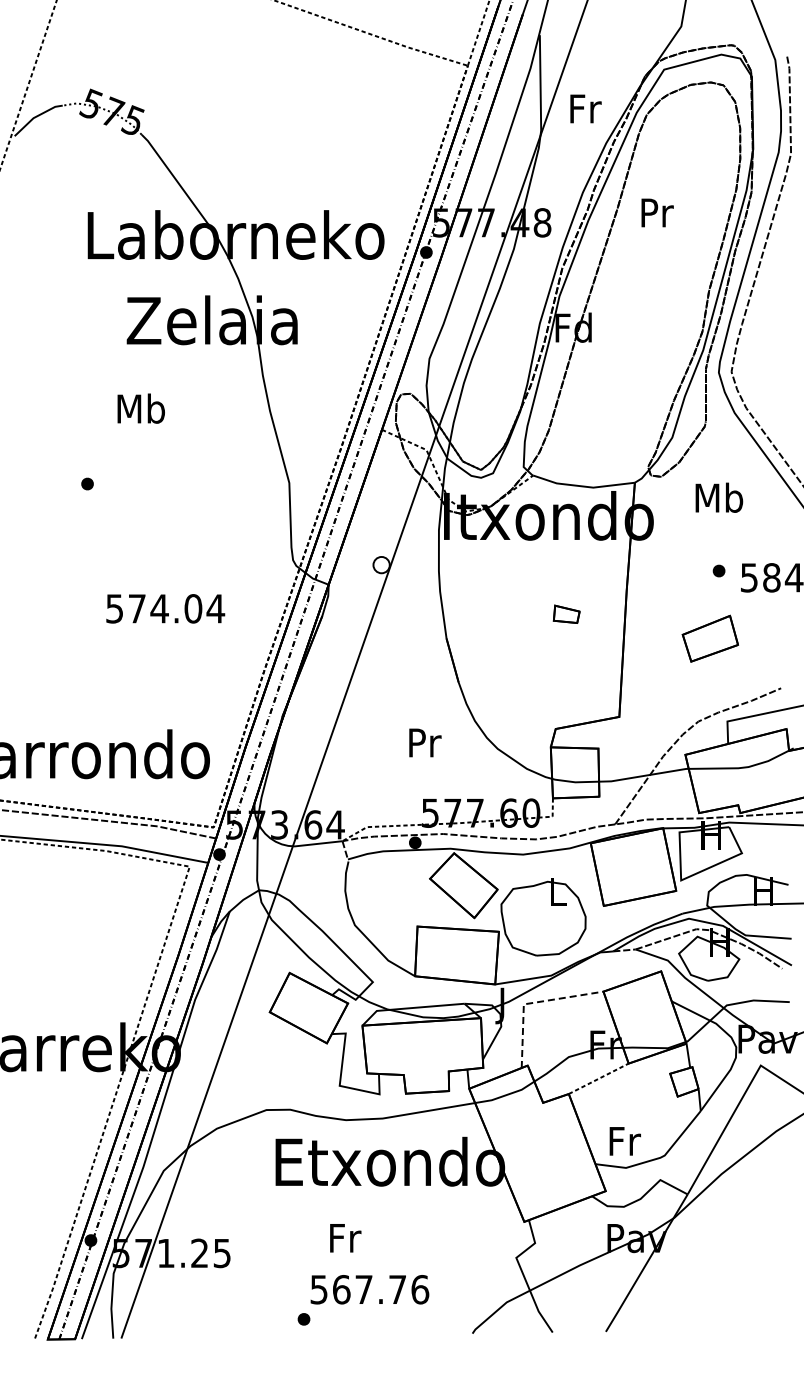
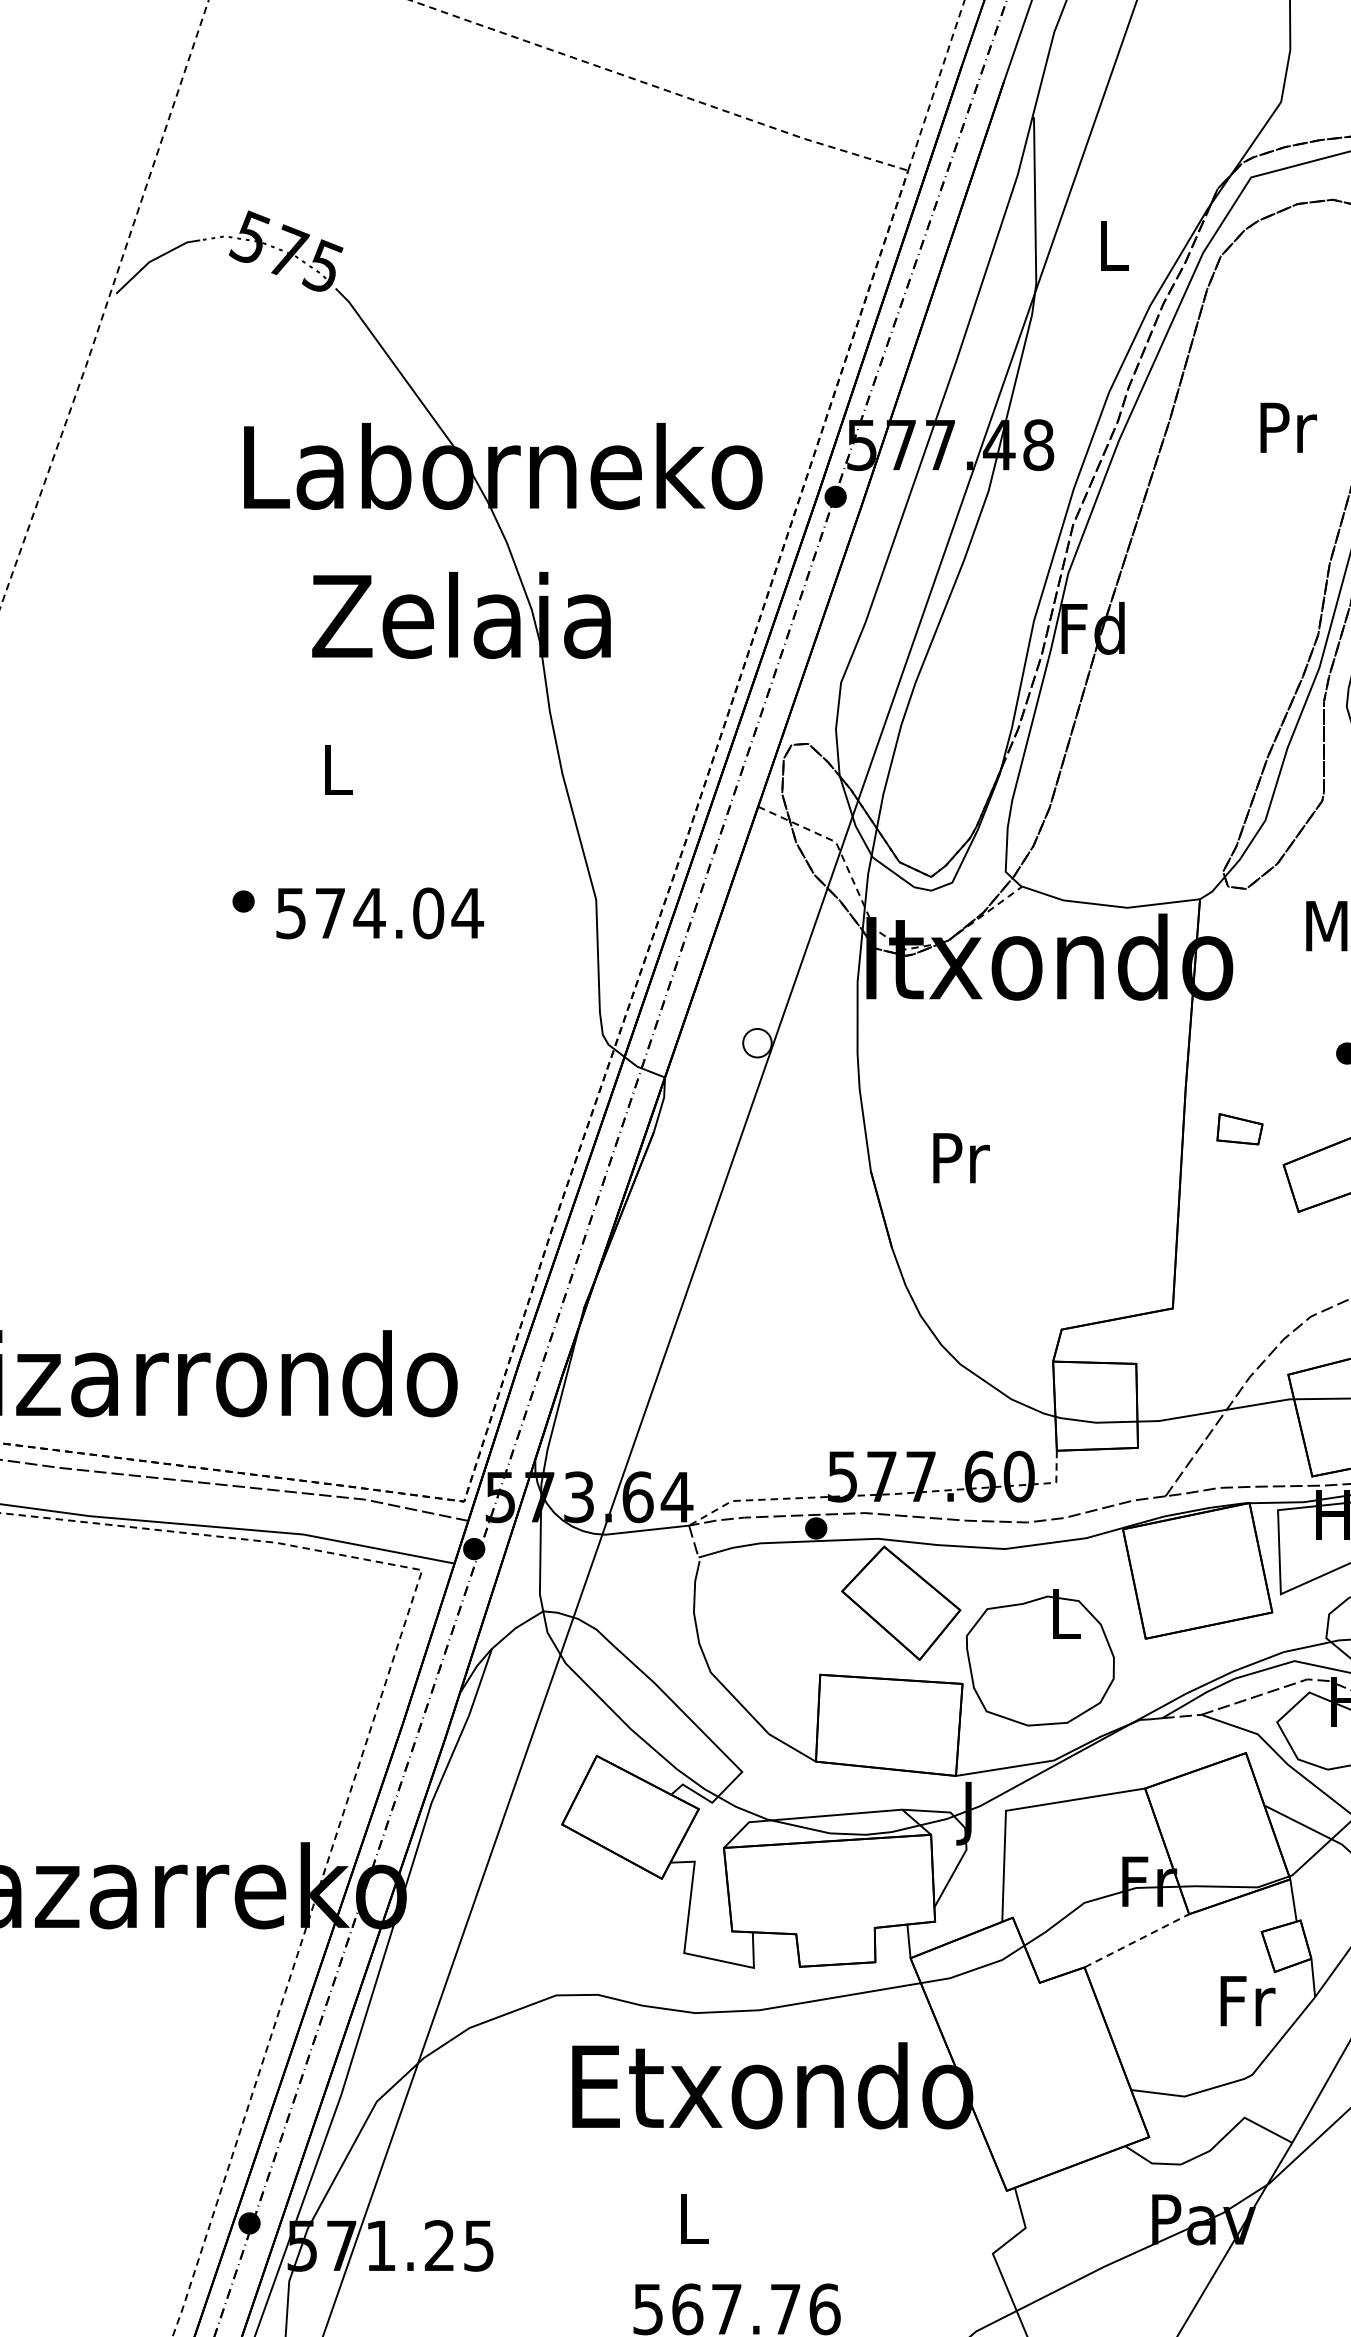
text: (585, 108) -> (1113, 245), Fr -> L
text: (657, 212) -> (1288, 427), moved
text: (140, 408) -> (336, 769), Mb -> L
text: (165, 608) -> (379, 912), moved
part: (566, 613) -> (1239, 1127), moved
text: (425, 742) -> (961, 1157), moved
line: (531, 1003) -> (1019, 1809), dashed -> solid
text: (624, 1141) -> (1246, 2001), moved
text: (345, 1238) -> (694, 2219), Fr -> L

